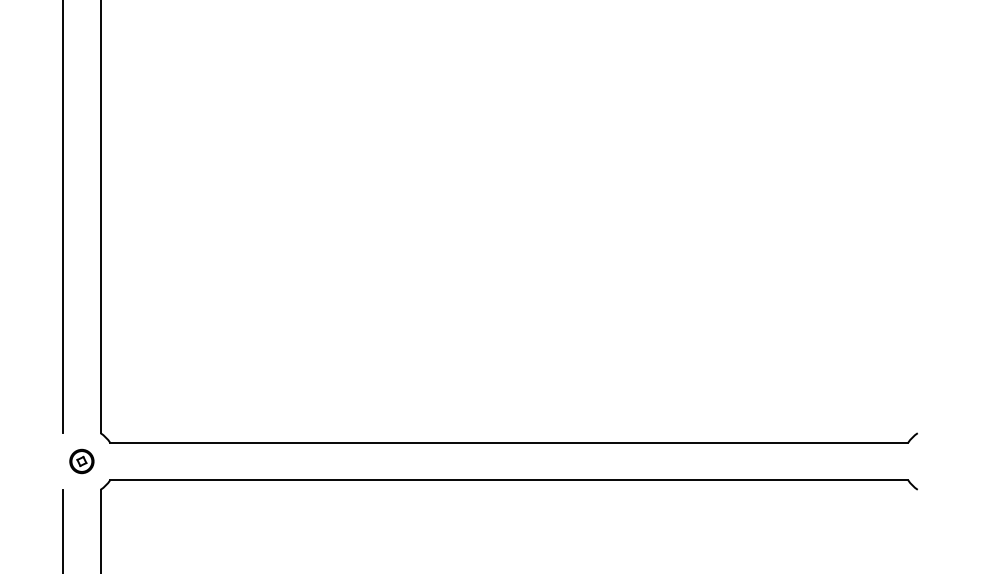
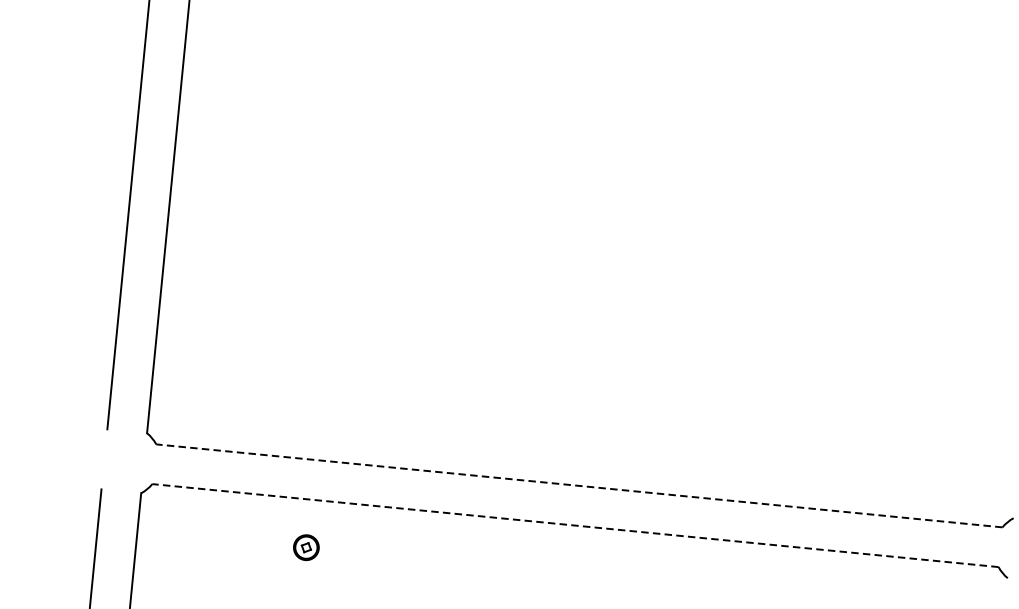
line: (509, 442) -> (579, 485), solid -> dashed
part: (81, 461) -> (305, 547), moved
line: (509, 480) -> (575, 525), solid -> dashed

